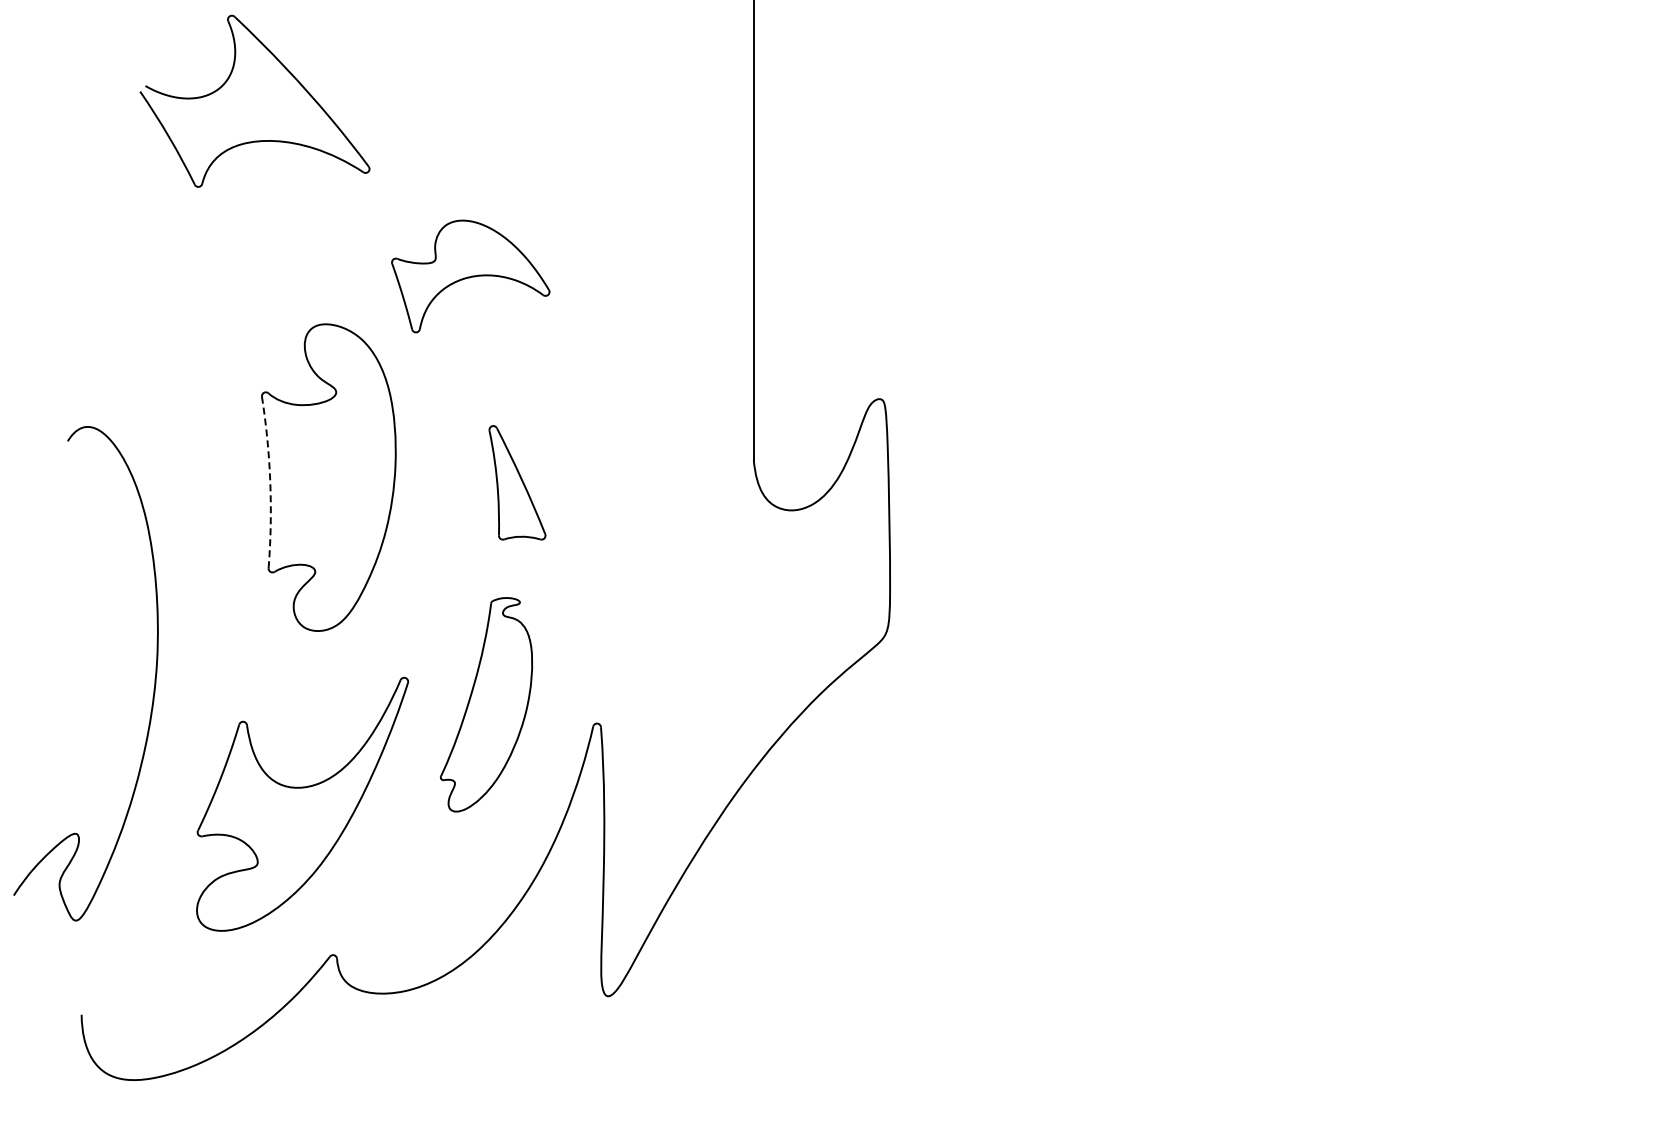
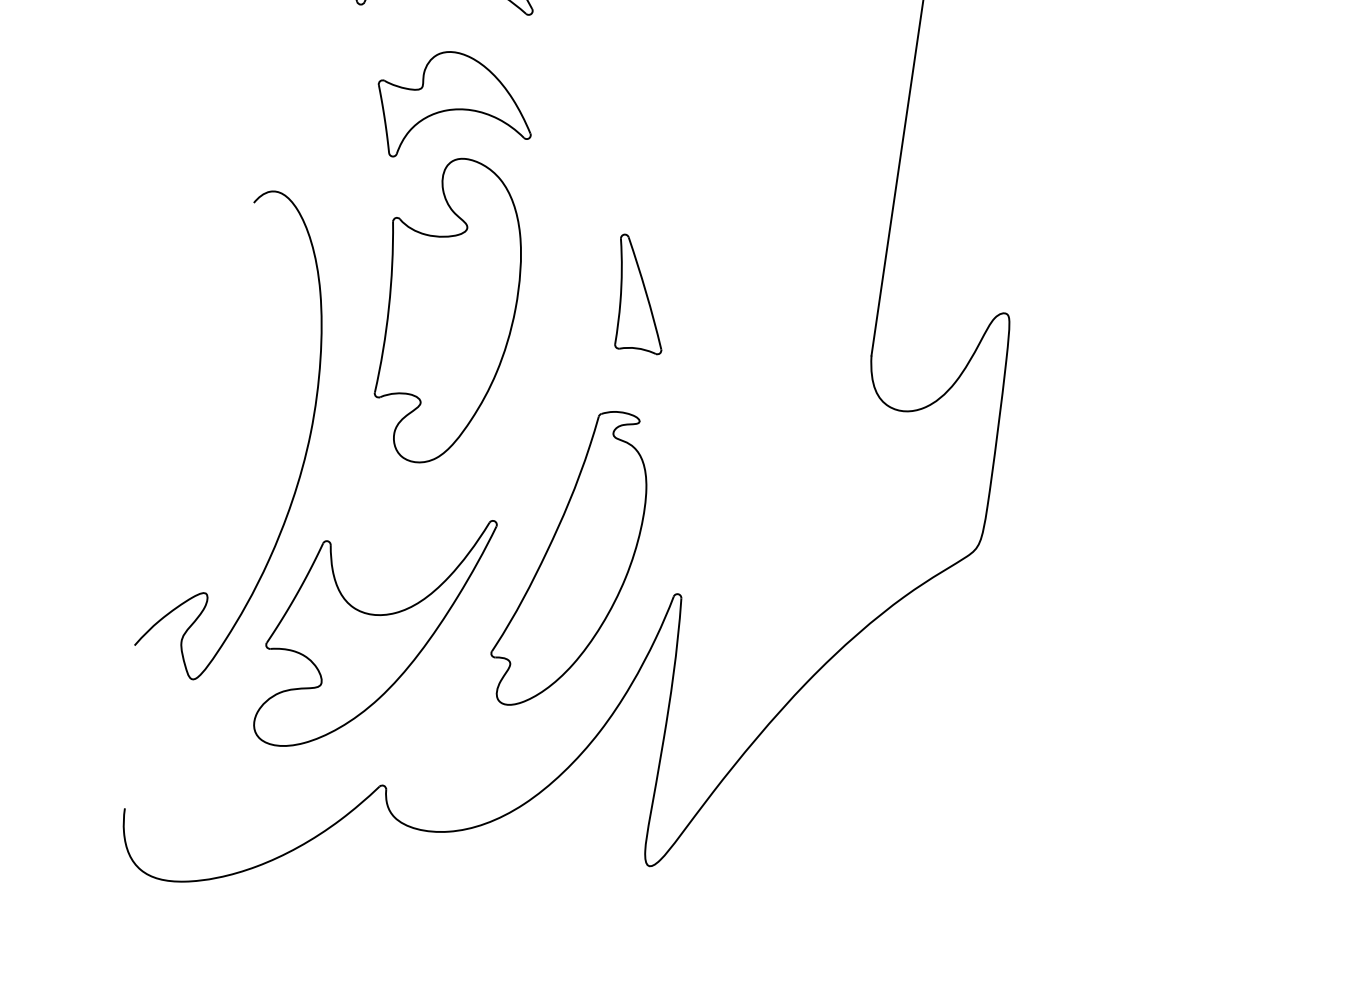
part: (470, 276) -> (454, 108), moved
arc: (270, 482) -> (389, 307), dashed -> solid
part: (517, 482) -> (641, 294), moved
curve: (154, 678) -> (305, 450), moved
part: (486, 704) -> (571, 559), size x1.43

